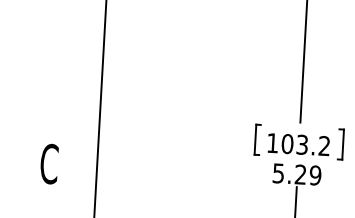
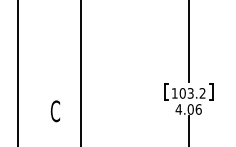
text: (296, 174) -> (188, 109), 5.29 -> 4.06

